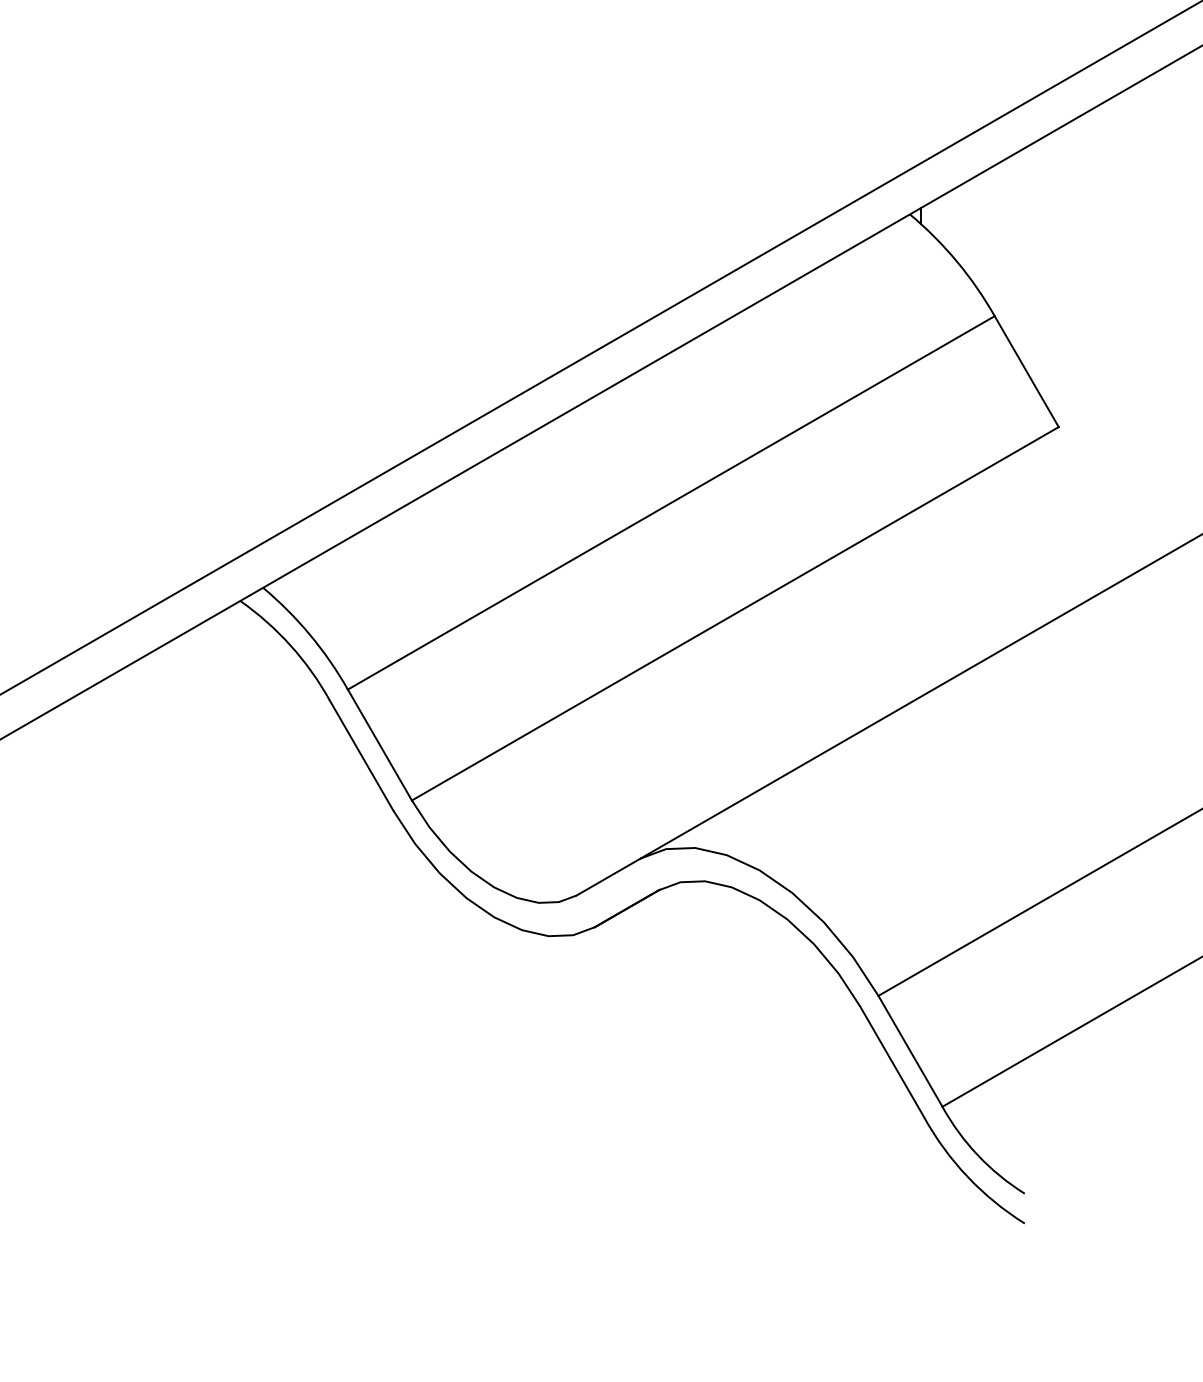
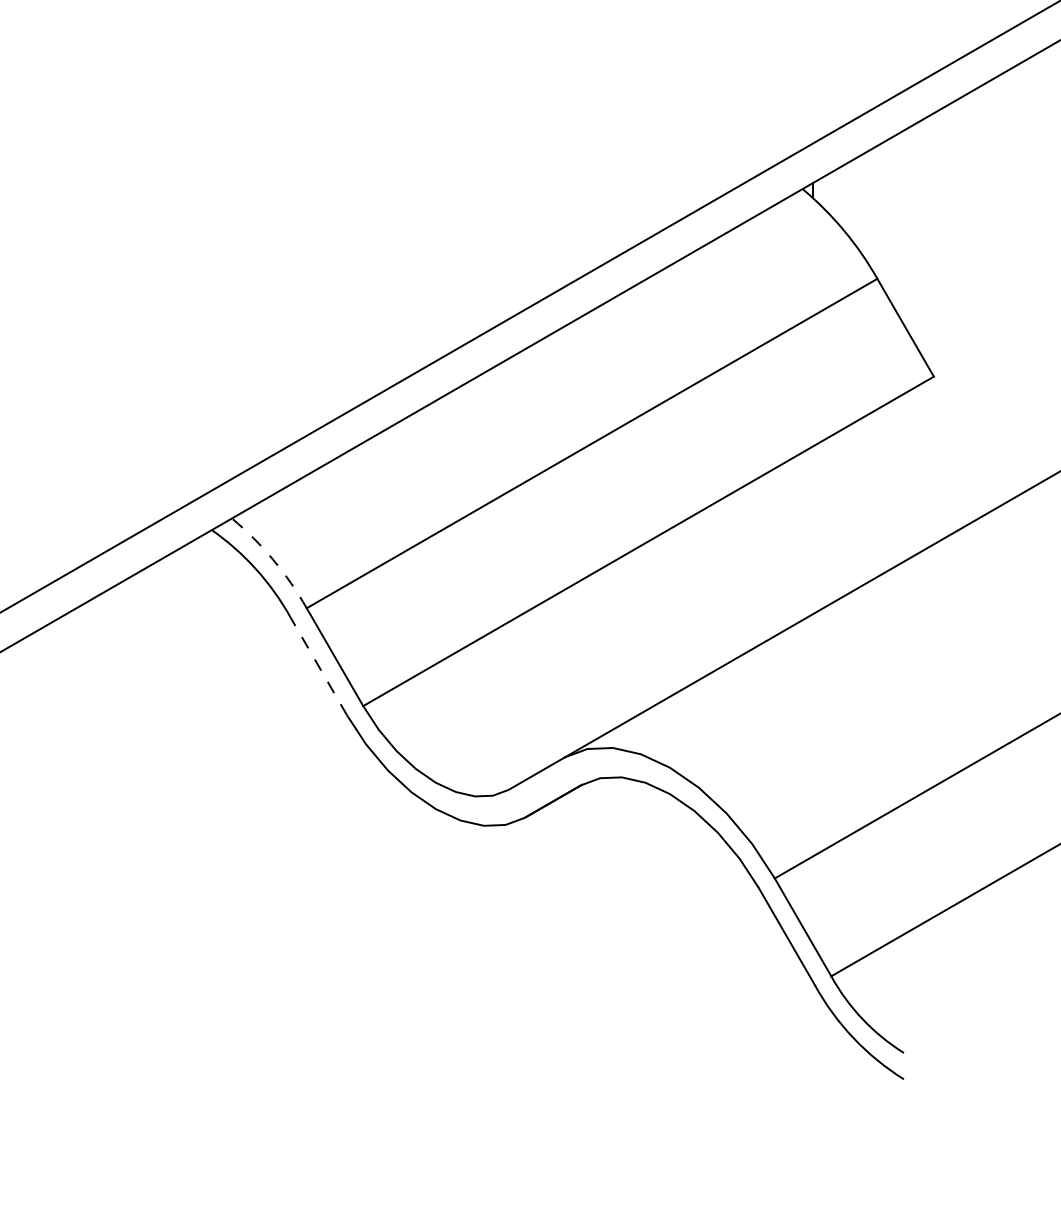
arc: (310, 634) -> (273, 559), solid -> dashed
line: (361, 755) -> (318, 666), solid -> dashed

